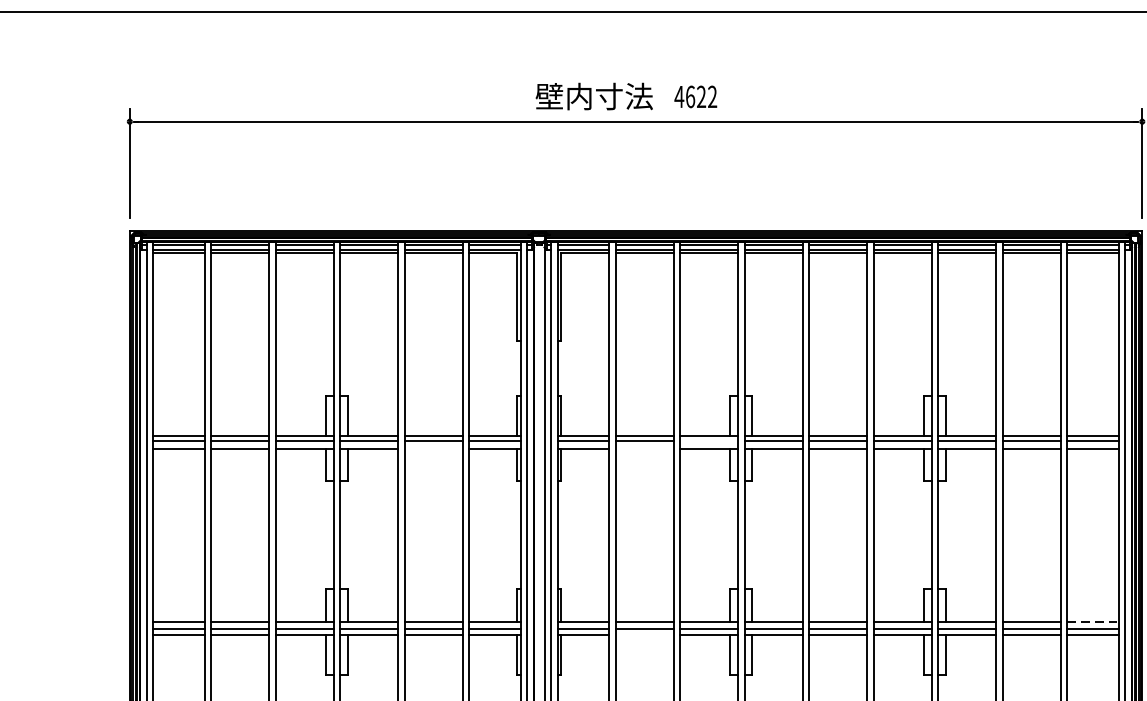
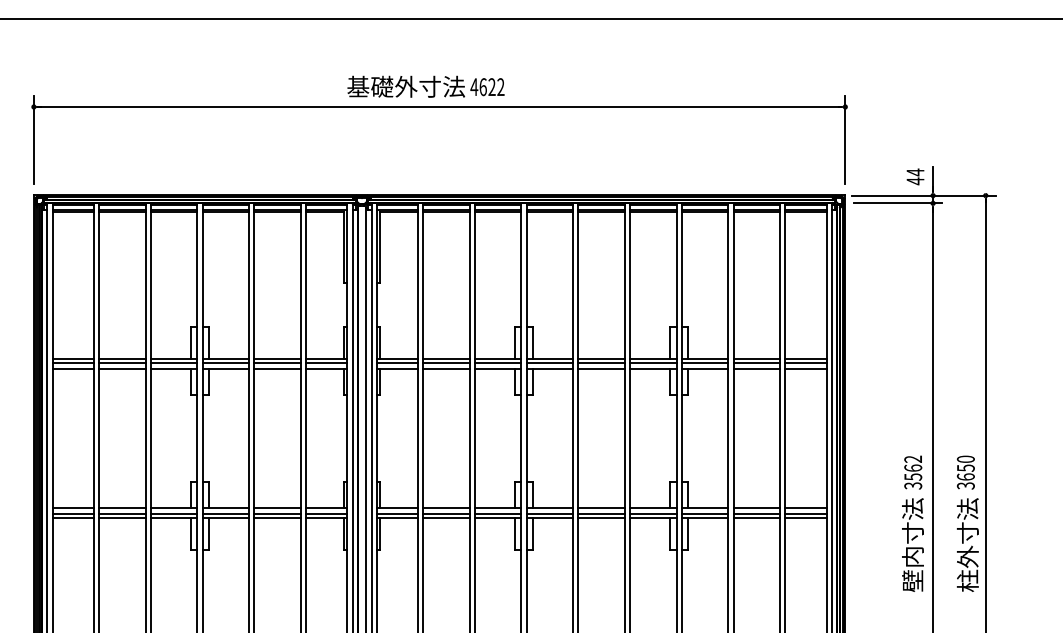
text: (594, 96) -> (406, 86), 壁内寸法 -> 基礎外寸法
line: (708, 441) -> (497, 363), added
line: (433, 449) -> (277, 369), added
line: (644, 449) -> (446, 369), added
line: (1092, 621) -> (805, 507), dashed -> solid
line: (644, 635) -> (446, 518), added

